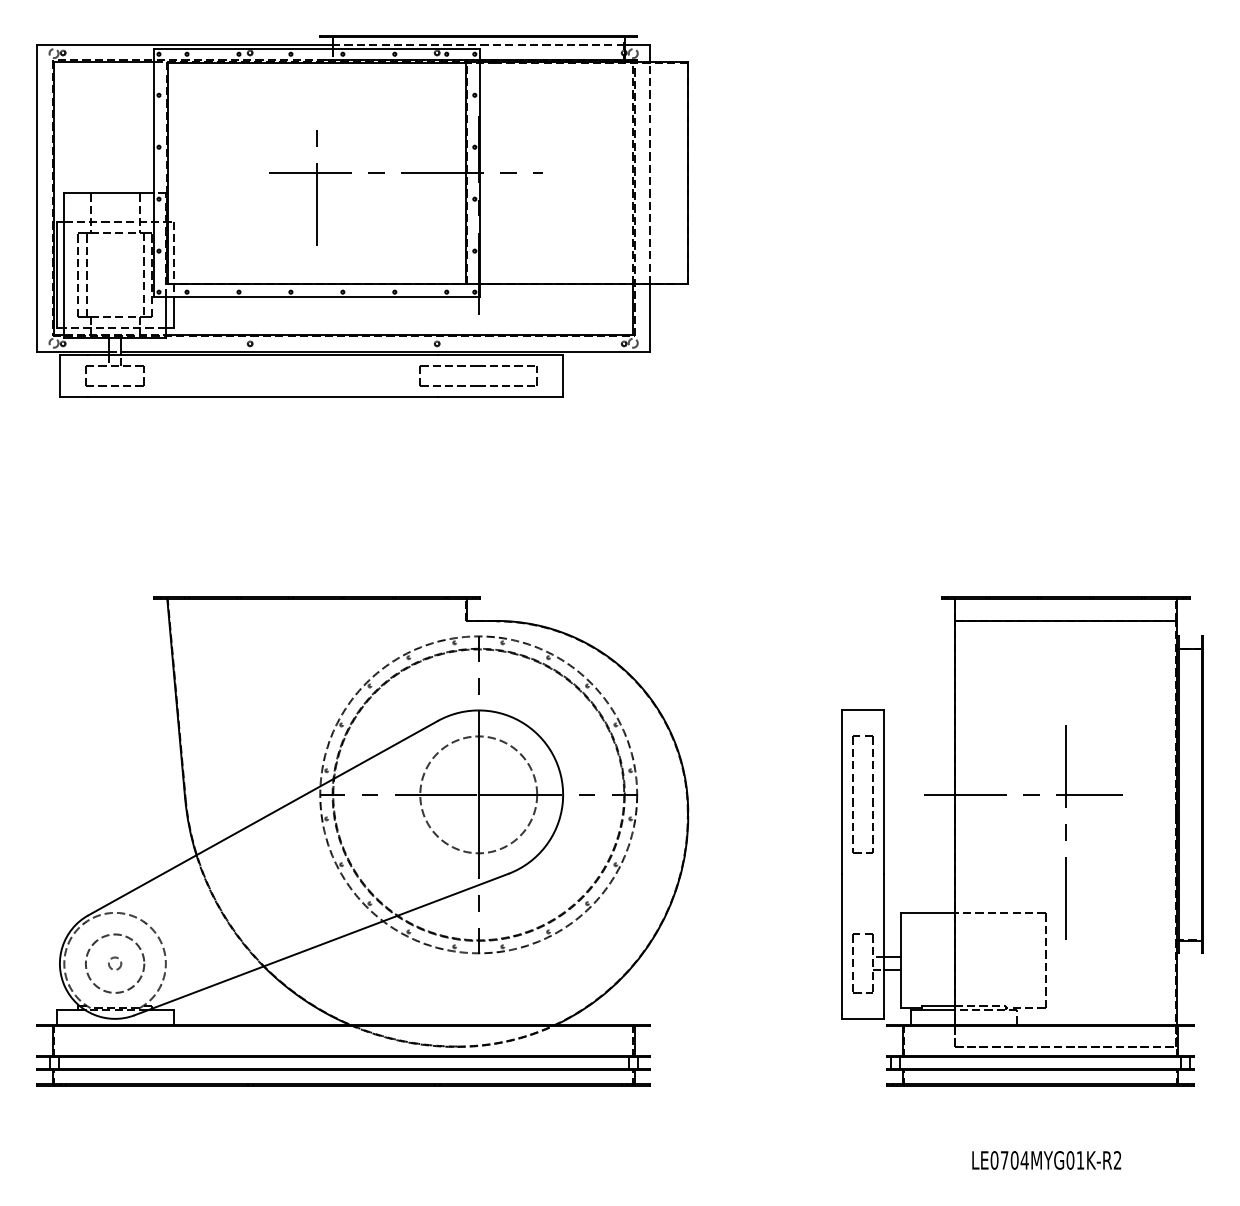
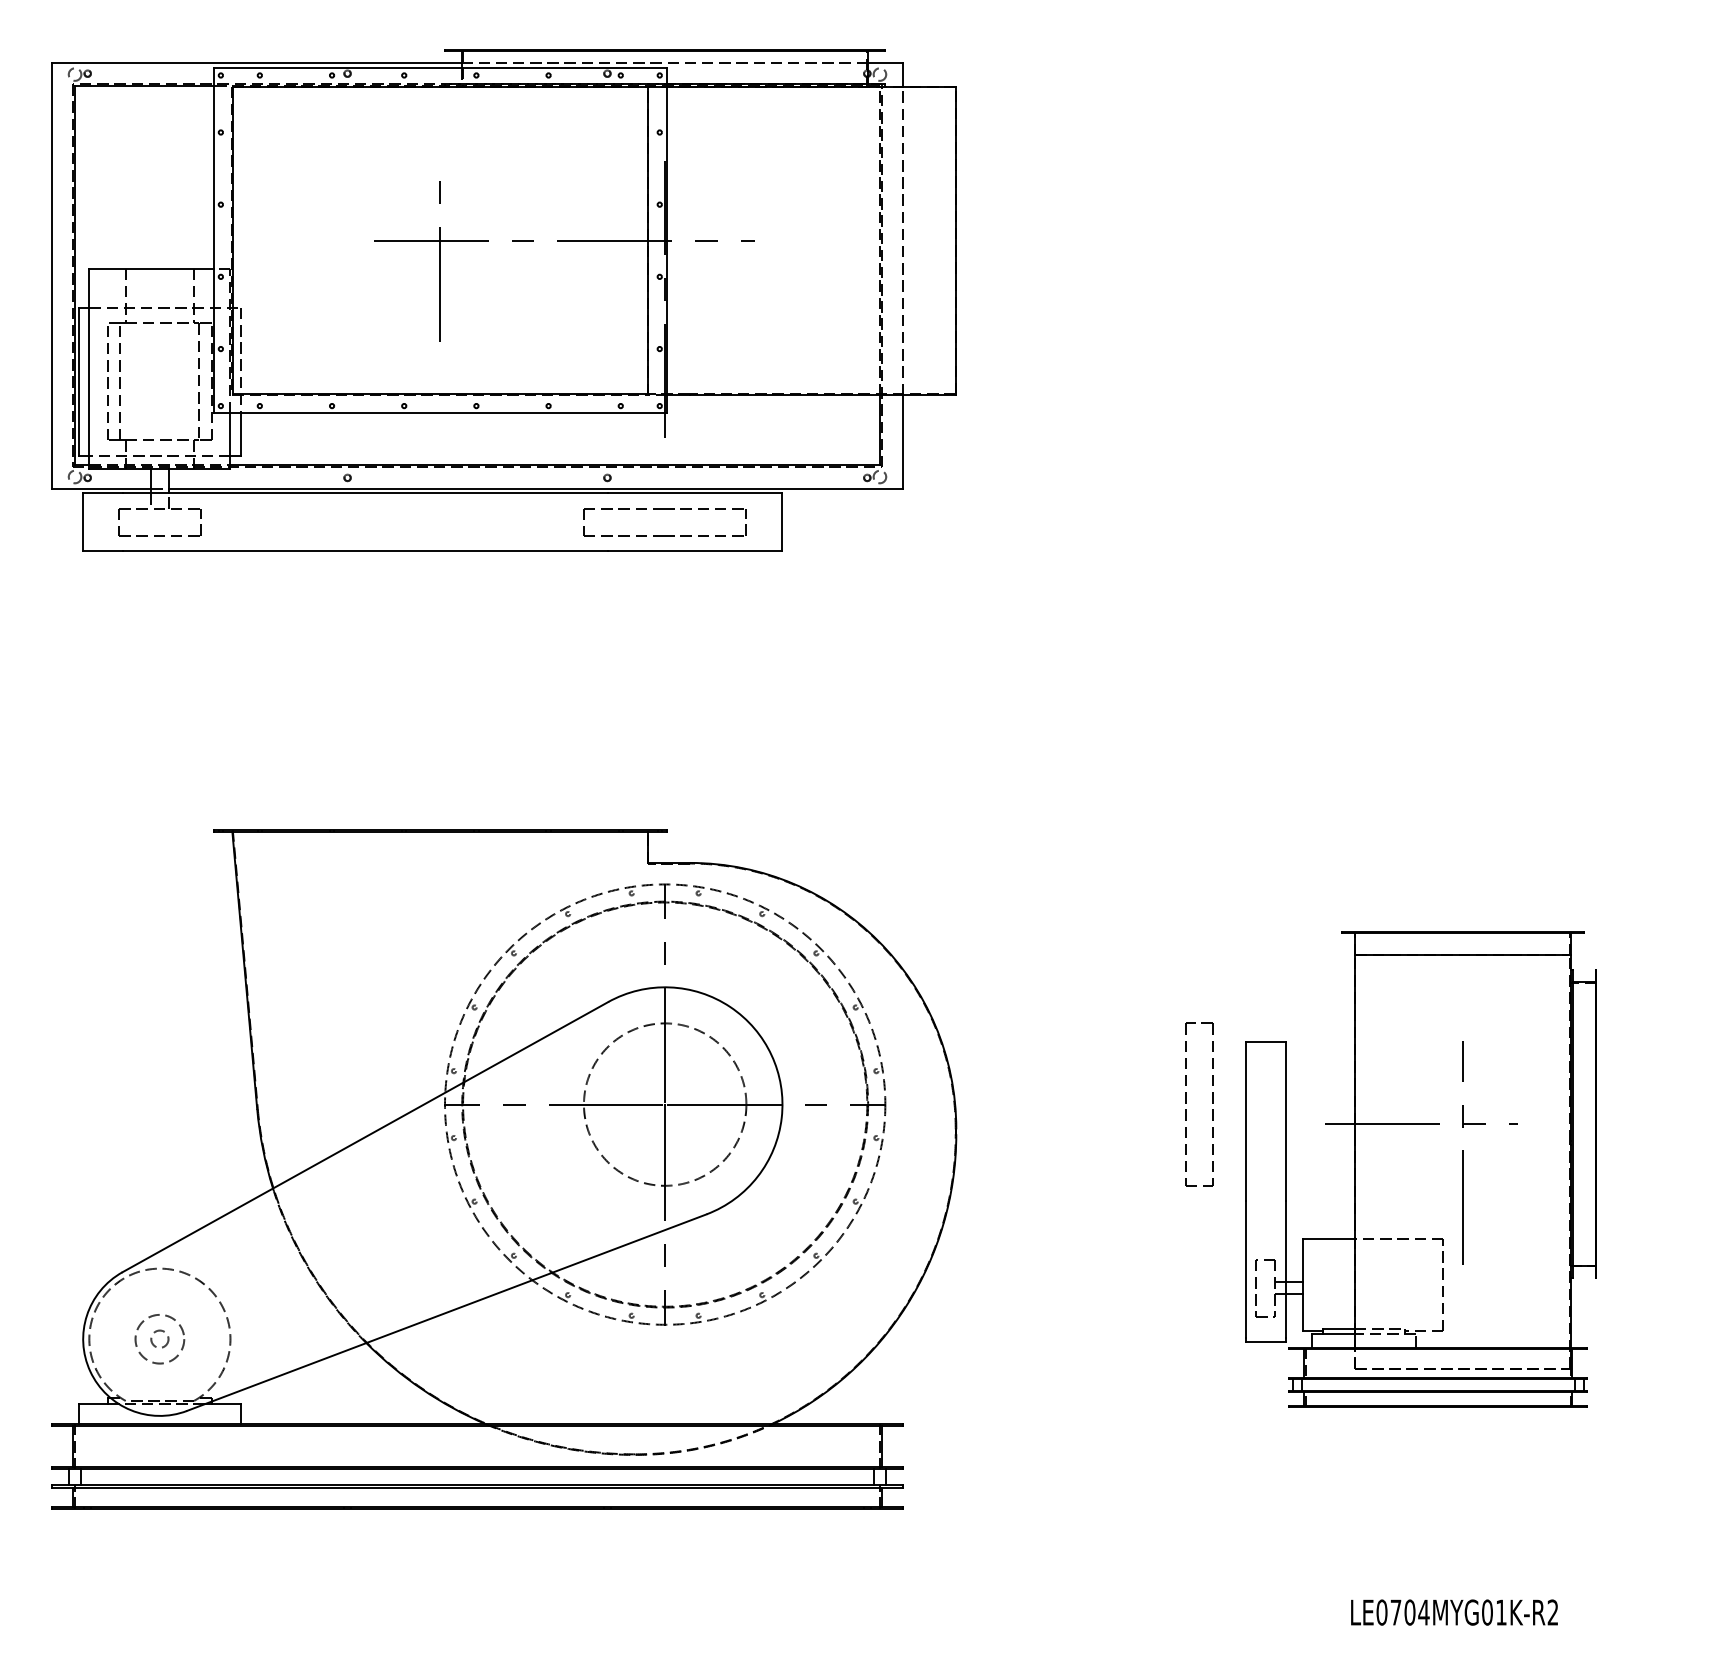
part: (1022, 841) -> (1420, 1169), size x0.7
circle: (114, 963) -> (159, 1338), size x0.6

